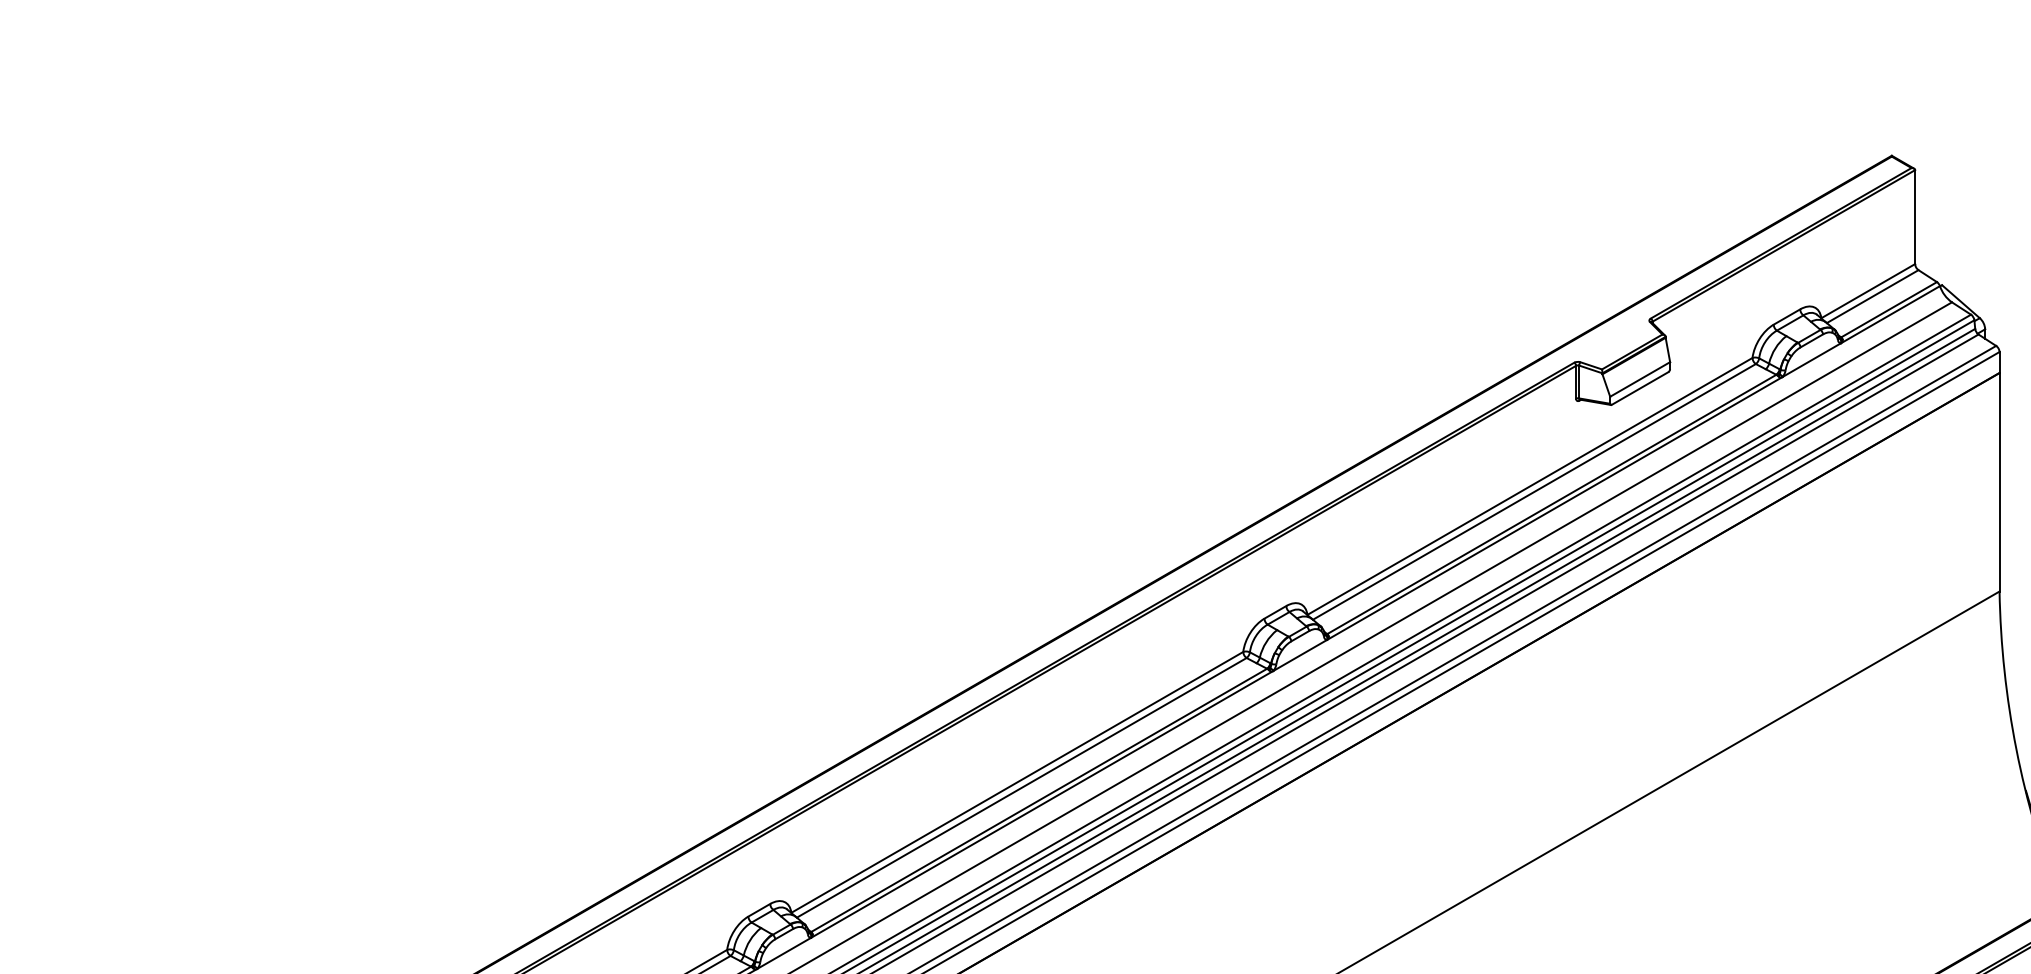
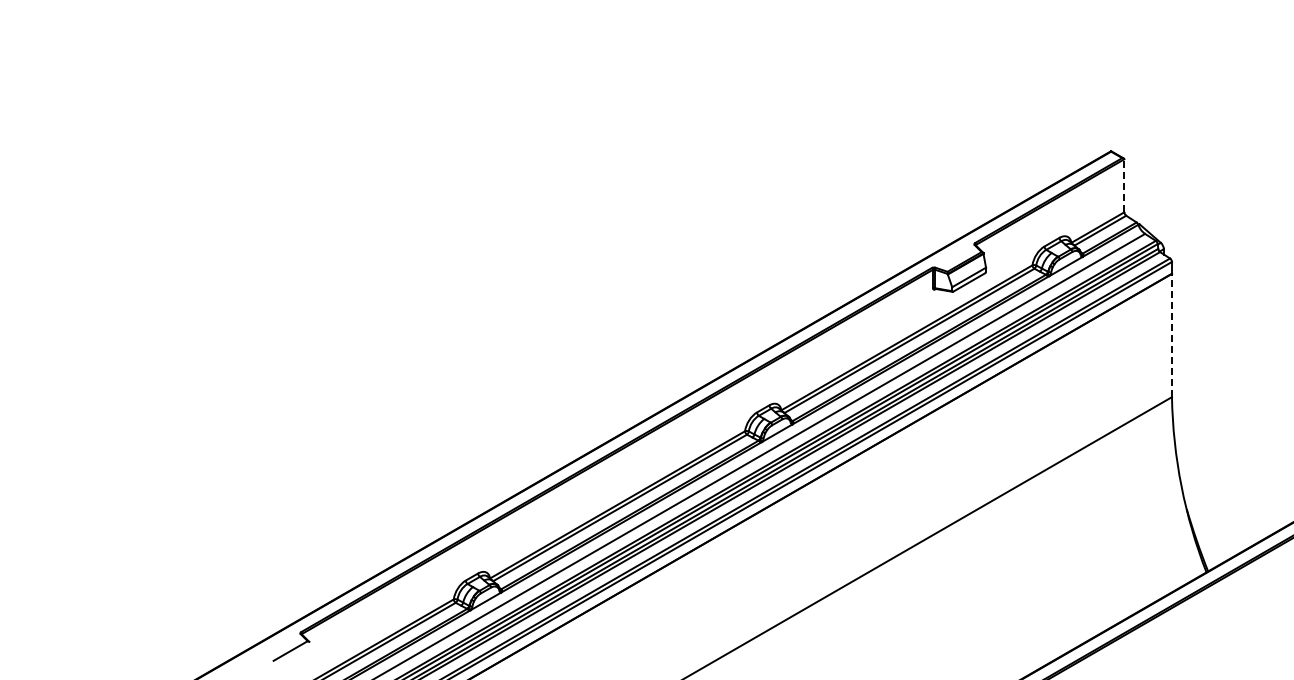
line: (1915, 216) -> (1124, 185), solid -> dashed
line: (1998, 482) -> (1171, 335), solid -> dashed

